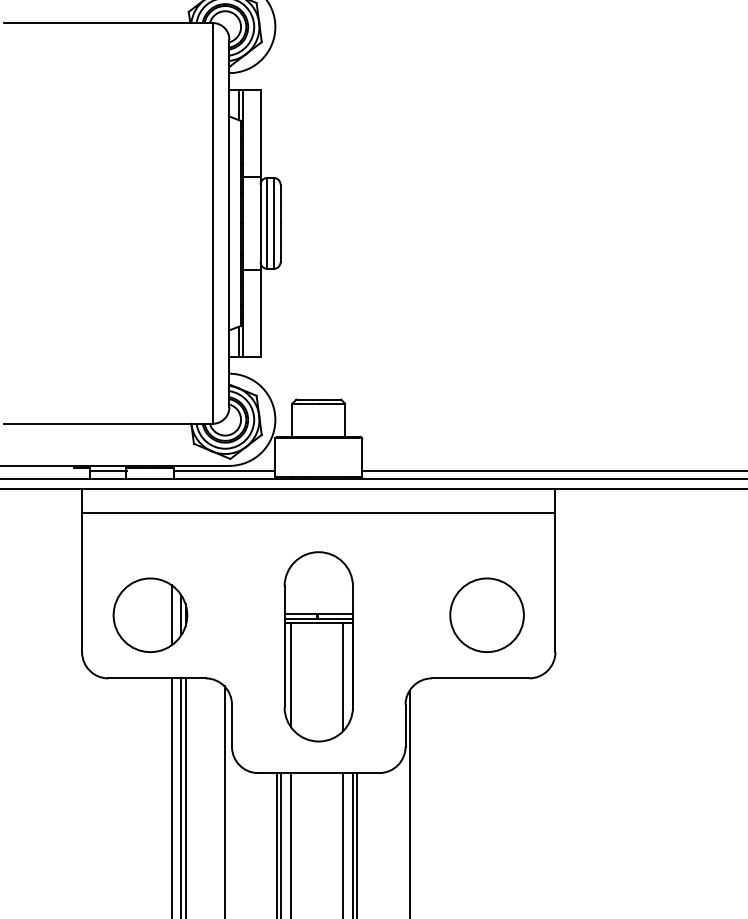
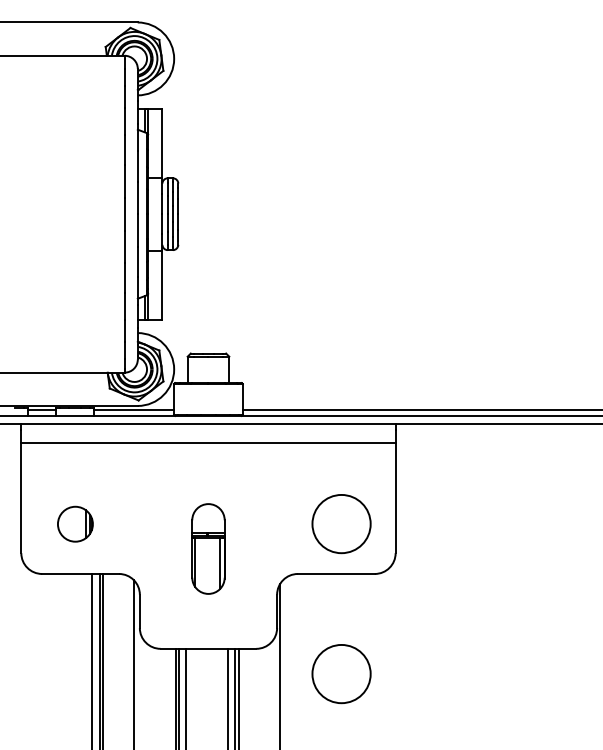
part: (150, 615) -> (75, 524), size x0.6
part: (318, 646) -> (208, 548), size x0.6
circle: (487, 805) -> (341, 674), added

